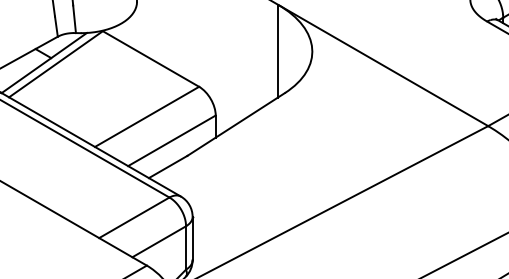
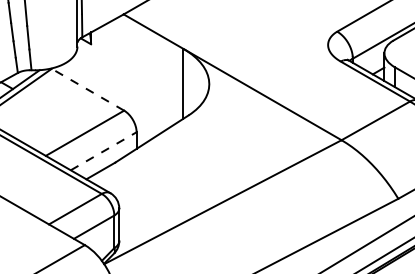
line: (150, 58) -> (87, 89), solid -> dashed
line: (172, 141) -> (104, 151), solid -> dashed

